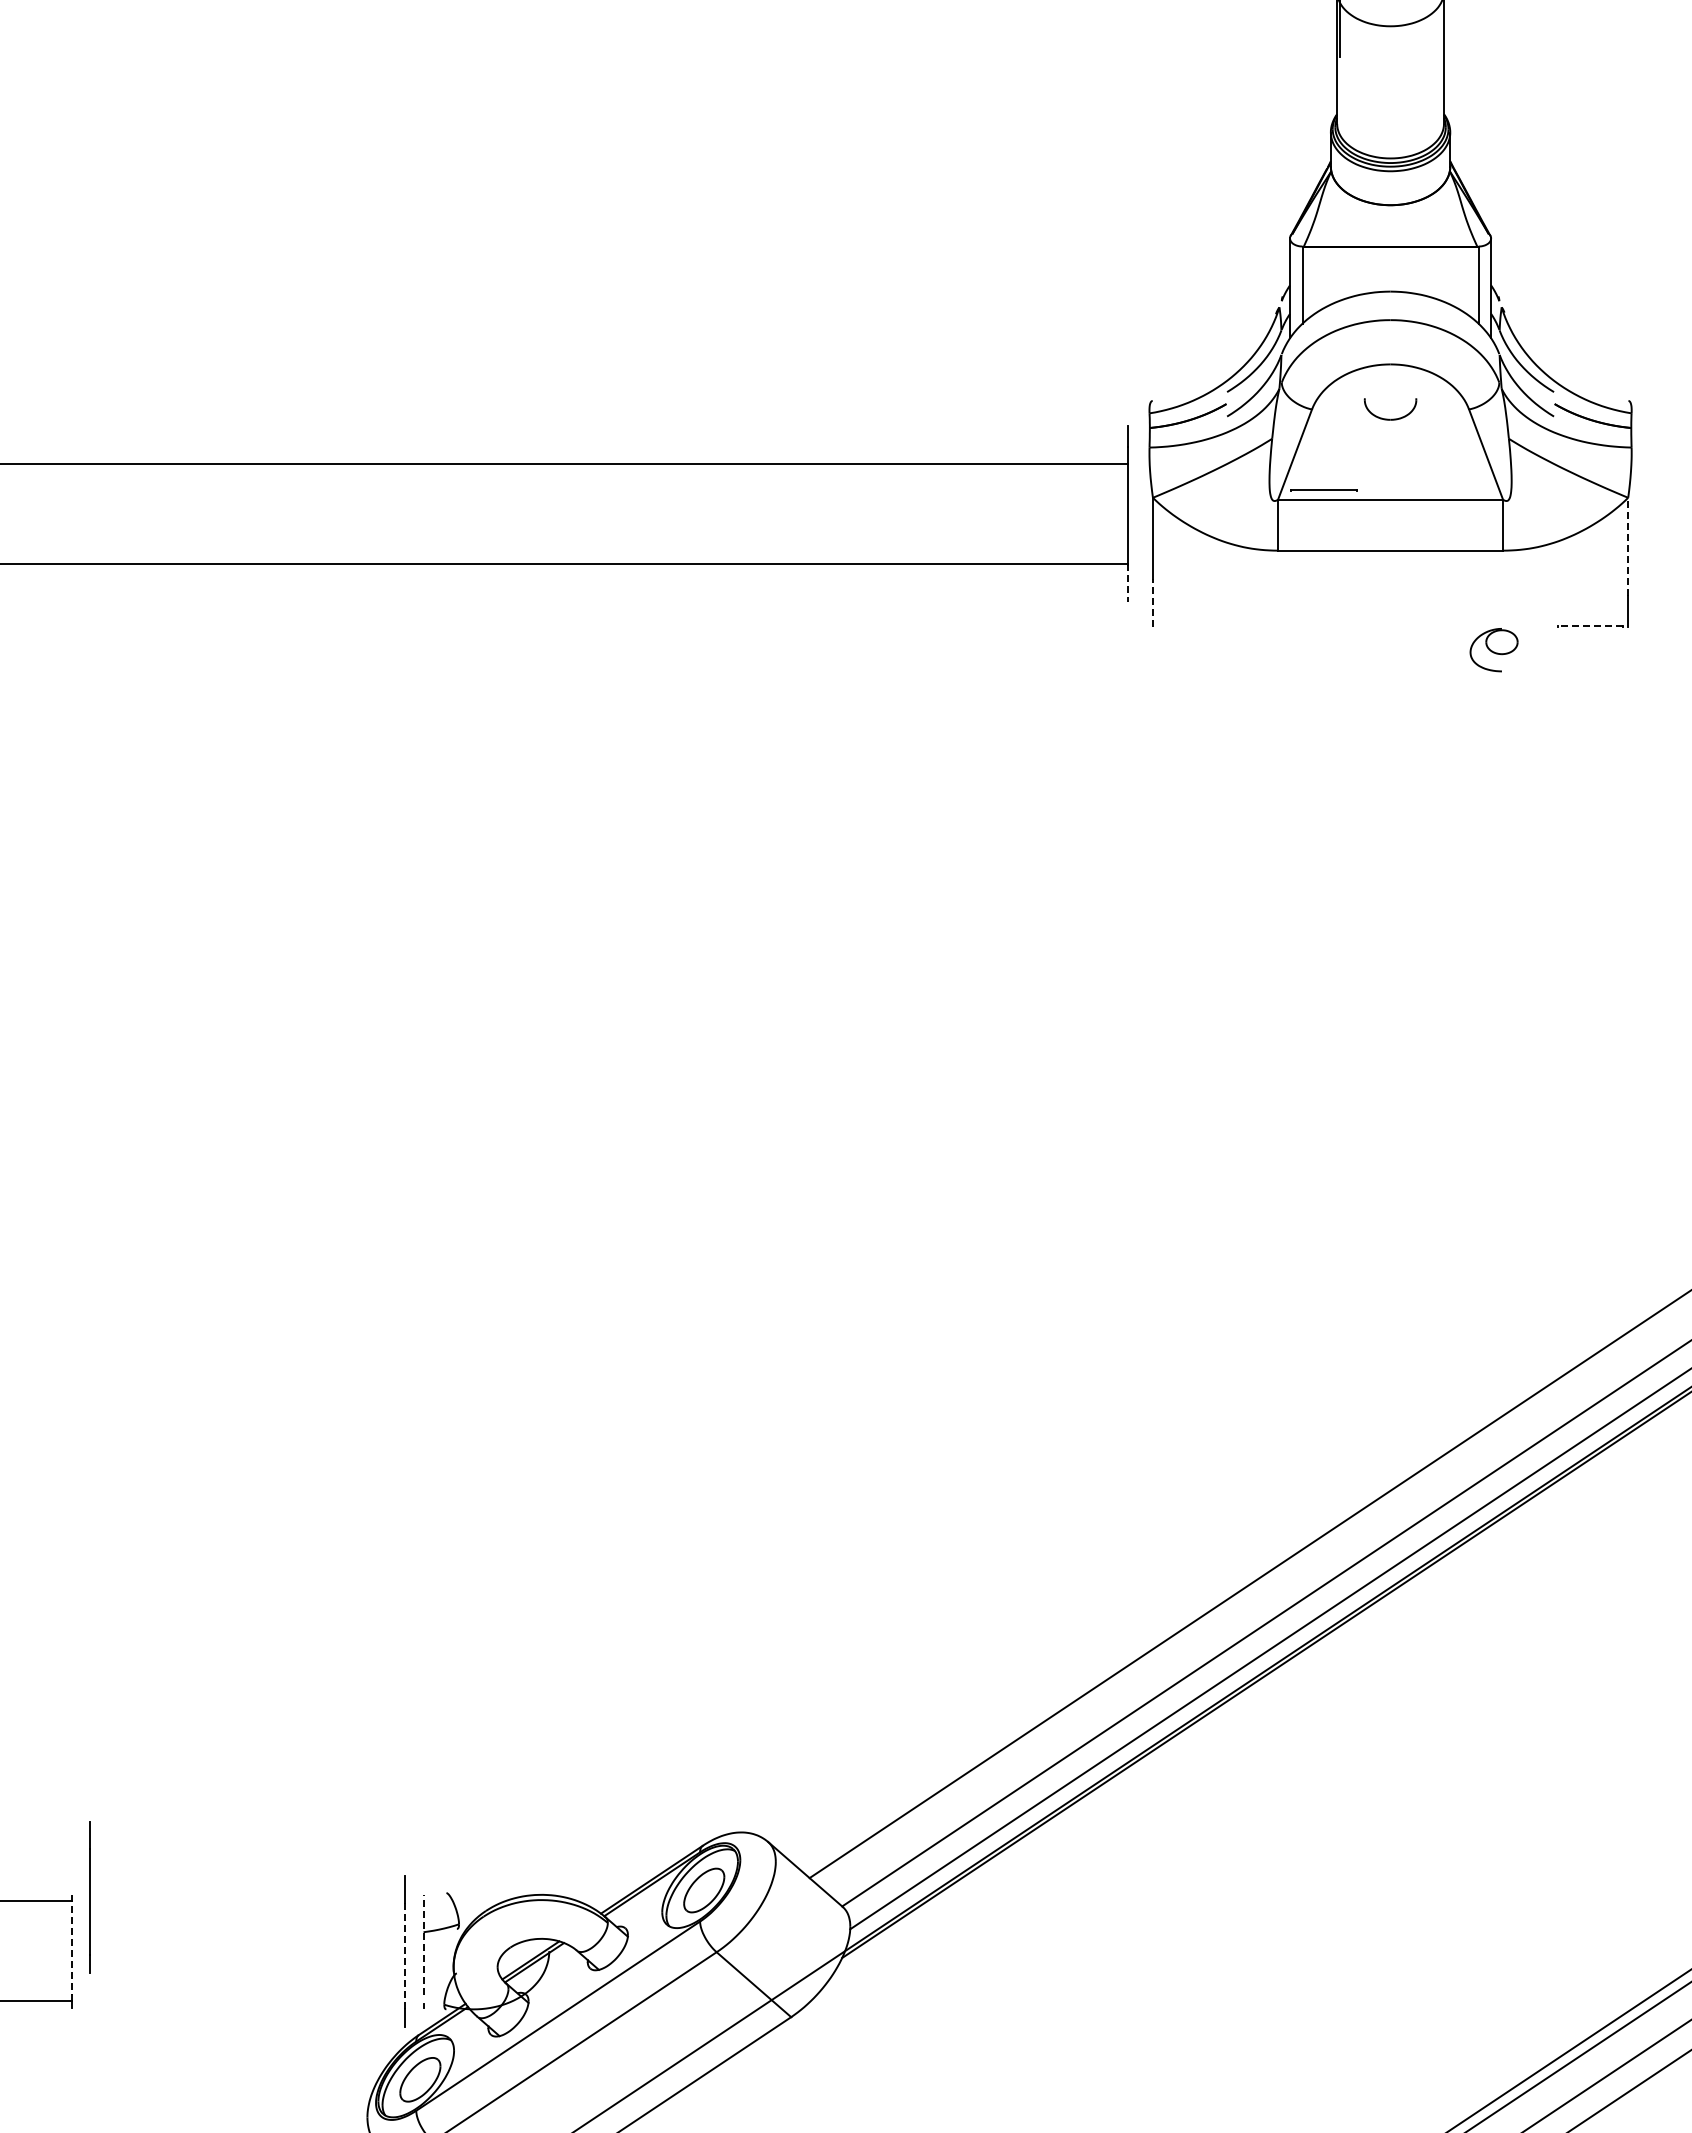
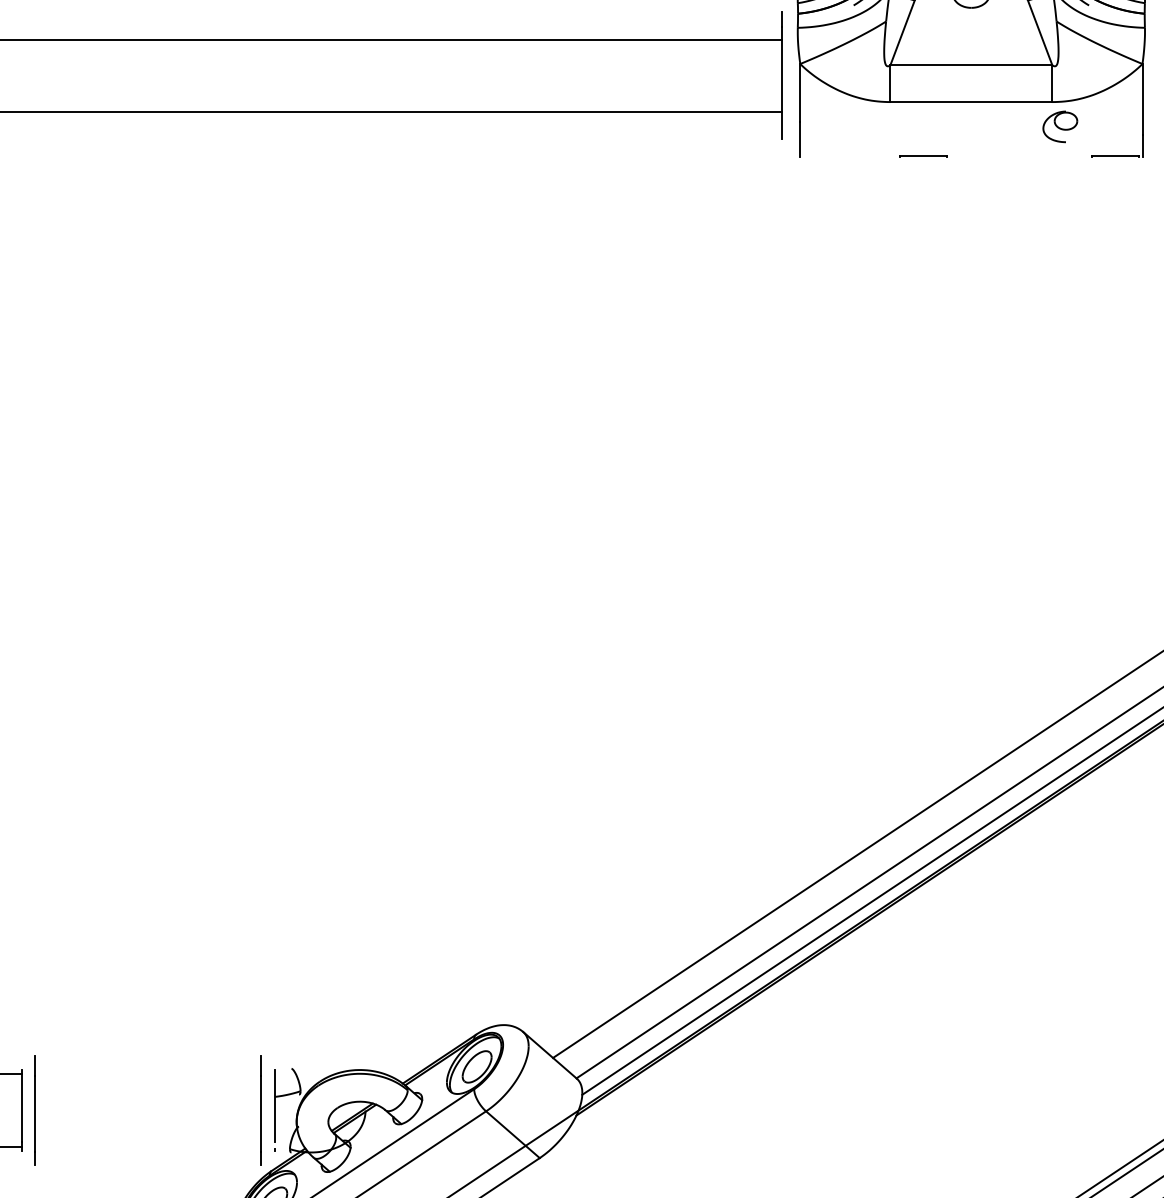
line: (1323, 490) -> (923, 156), moved
line: (1628, 546) -> (1142, 99), dashed -> solid
line: (1127, 583) -> (781, 125), dashed -> solid
line: (1152, 602) -> (799, 139), dashed -> solid
line: (1590, 625) -> (1115, 155), dashed -> solid
part: (1493, 650) -> (1059, 127), moved
line: (89, 1897) -> (34, 1110), moved
line: (423, 1944) -> (274, 1105), dashed -> solid
line: (71, 1945) -> (21, 1106), dashed -> solid
line: (404, 1955) -> (261, 1113), dashed -> solid

